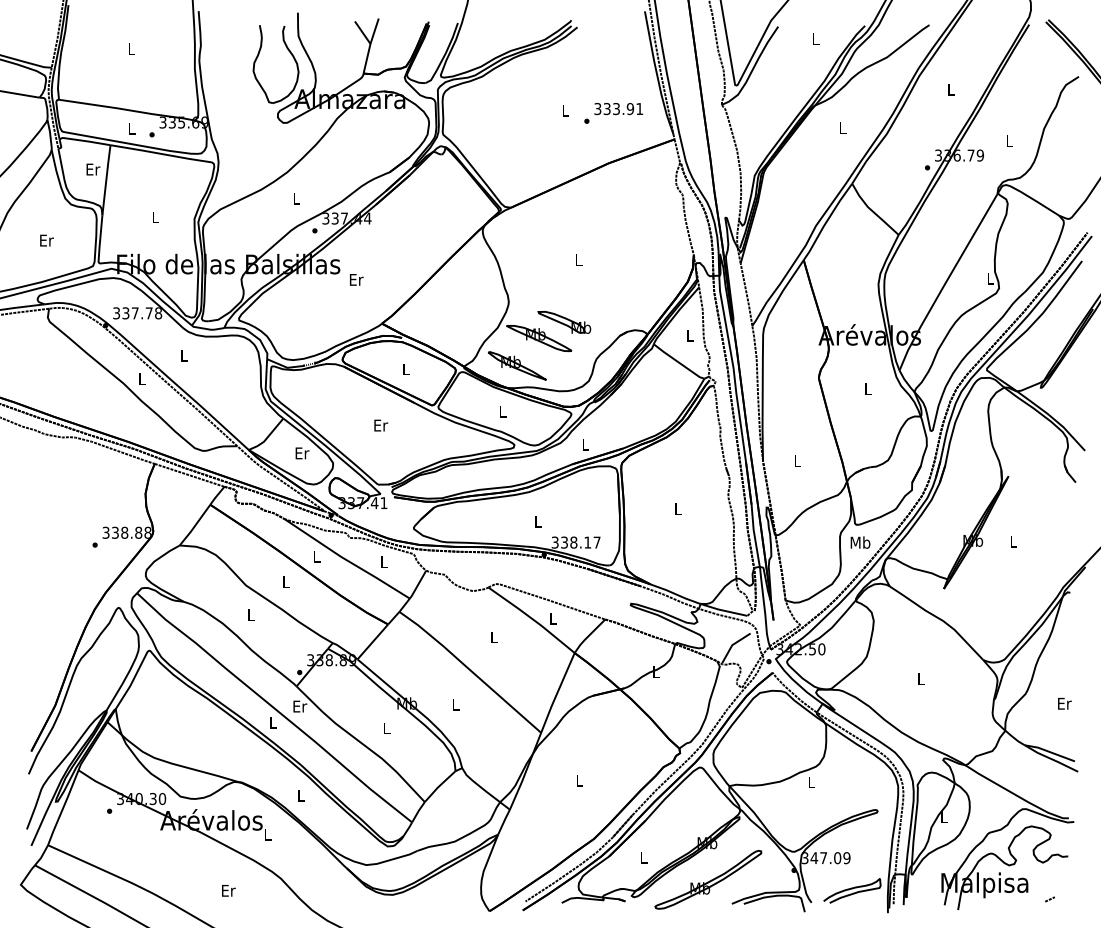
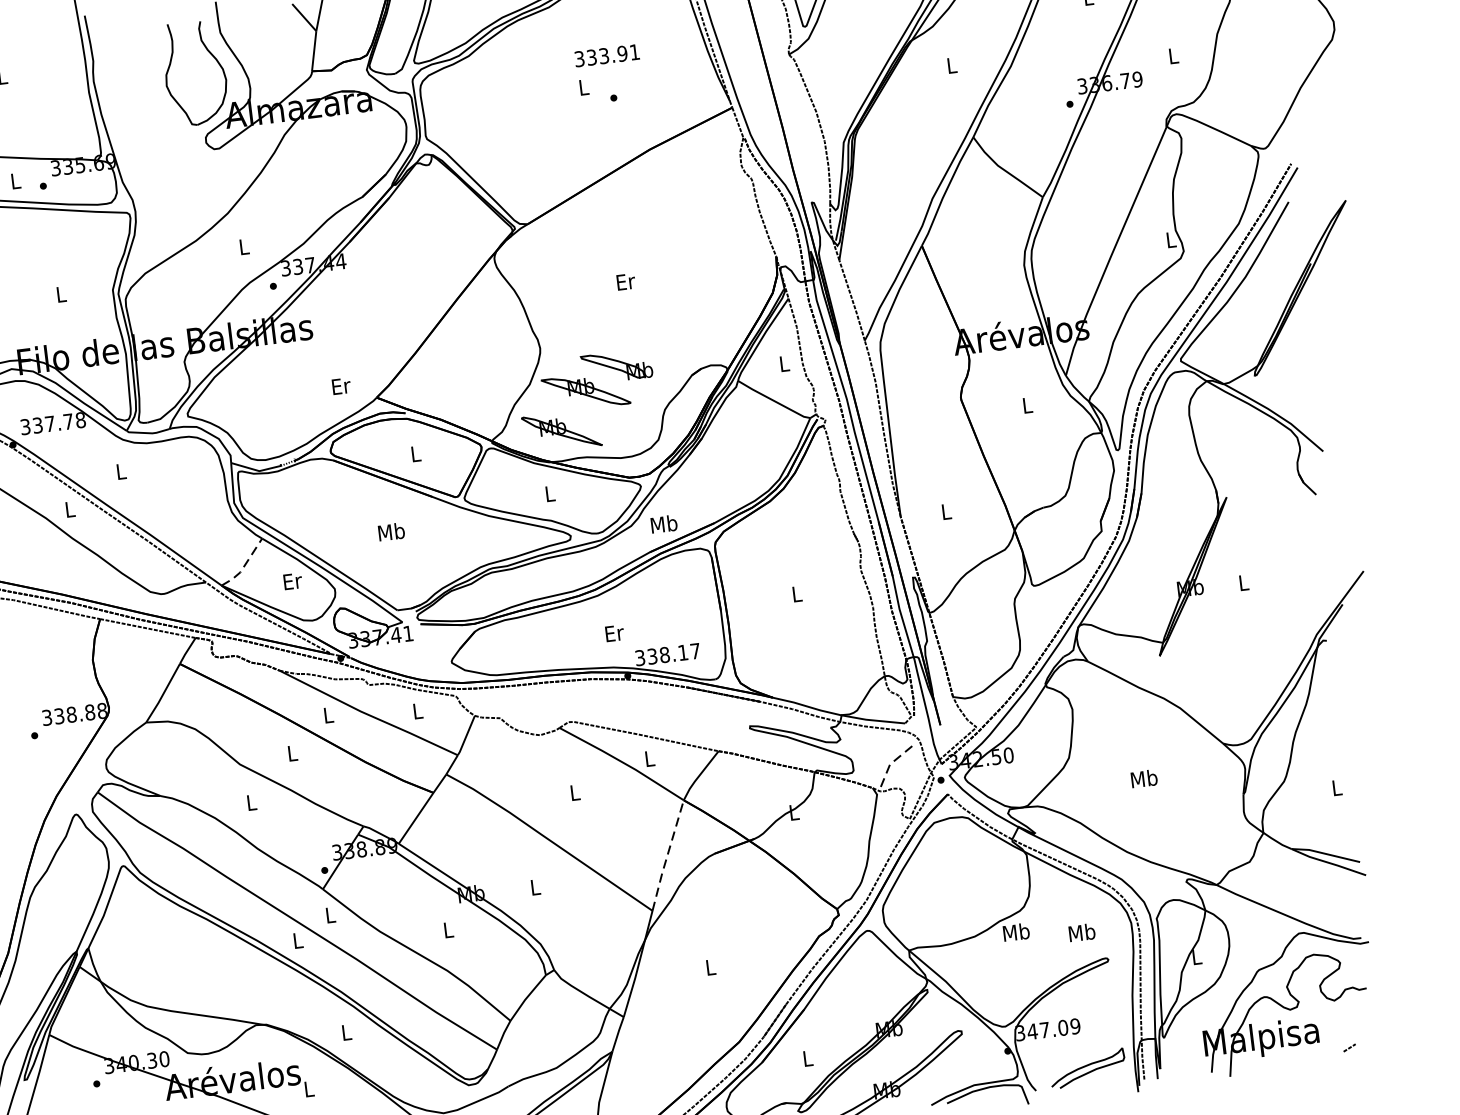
text: (618, 109) -> (606, 56), moved
text: (579, 259) -> (626, 281), L -> Er
text: (356, 279) -> (341, 385), moved
text: (380, 425) -> (391, 532), Er -> Mb
line: (267, 437) -> (244, 566), solid -> dashed
text: (585, 444) -> (664, 523), L -> Mb
text: (538, 521) -> (614, 632), L -> Er
text: (860, 542) -> (1082, 932), moved
line: (732, 645) -> (890, 764), solid -> dashed
text: (920, 679) -> (1143, 779), L -> Mb
line: (557, 693) -> (667, 856), solid -> dashed
text: (1064, 703) -> (1337, 787), Er -> L
text: (300, 706) -> (331, 915), Er -> L
text: (811, 782) -> (1016, 932), L -> Mb

